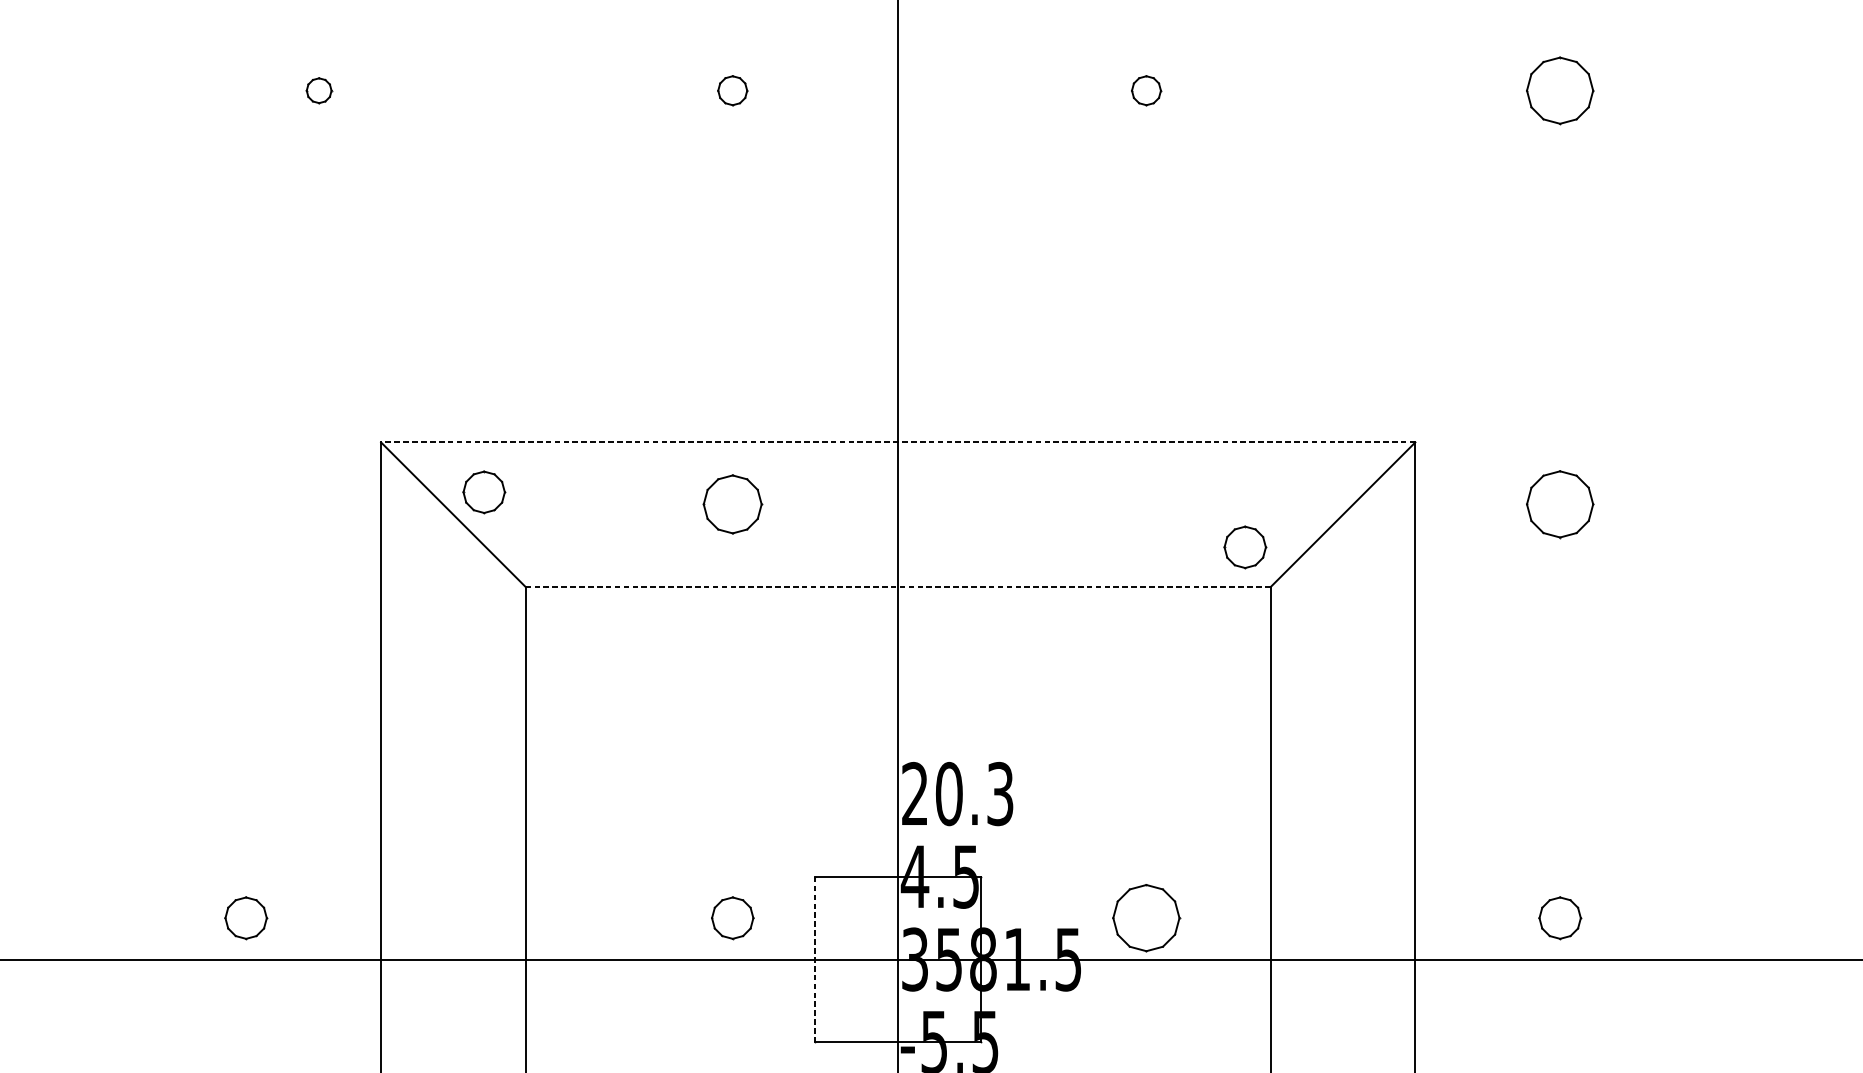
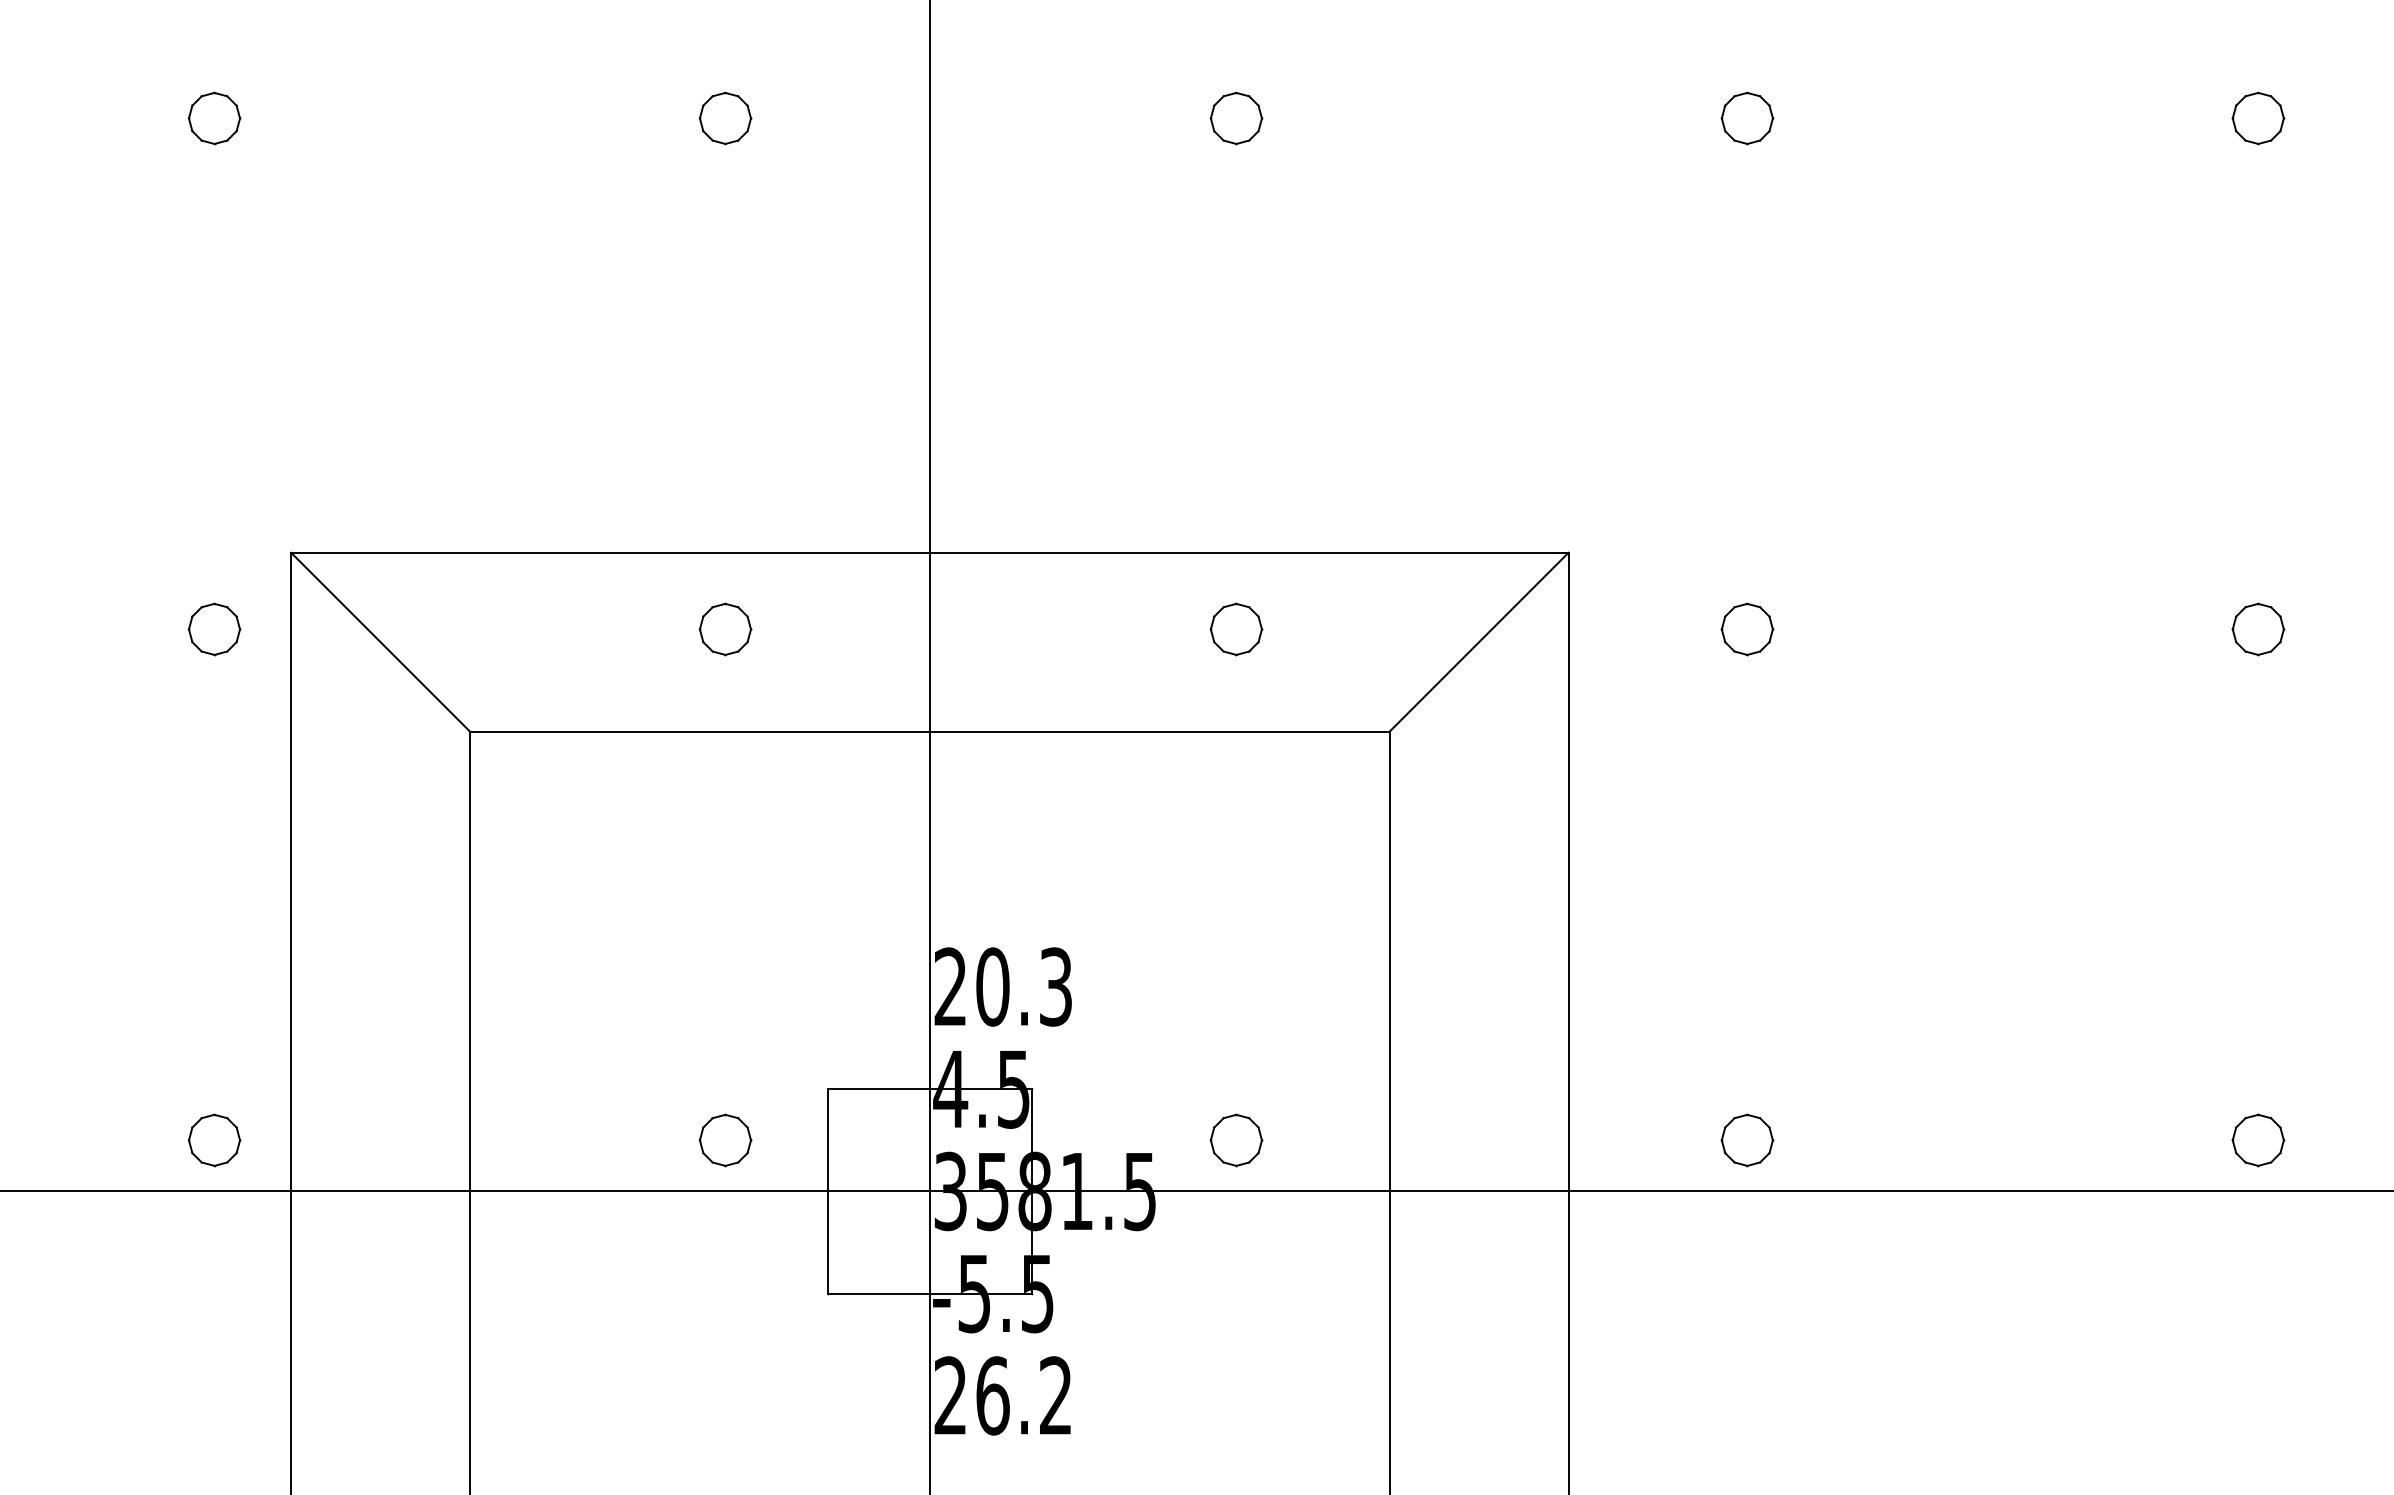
part: (319, 90) -> (214, 118), size x1.67
part: (732, 90) -> (725, 118), size x1.43
part: (1146, 90) -> (1236, 118), size x1.43
part: (1560, 90) -> (1747, 118), size x0.62
line: (897, 442) -> (929, 552), dashed -> solid
part: (484, 492) -> (214, 629), moved
part: (732, 504) -> (725, 629), size x0.71
part: (1560, 504) -> (1747, 629), size x0.62
part: (1245, 547) -> (1236, 629), moved
line: (897, 587) -> (929, 731), dashed -> solid
part: (246, 918) -> (214, 1140), moved
part: (1146, 918) -> (1236, 1140), size x0.62
line: (815, 959) -> (827, 1191), dashed -> solid

